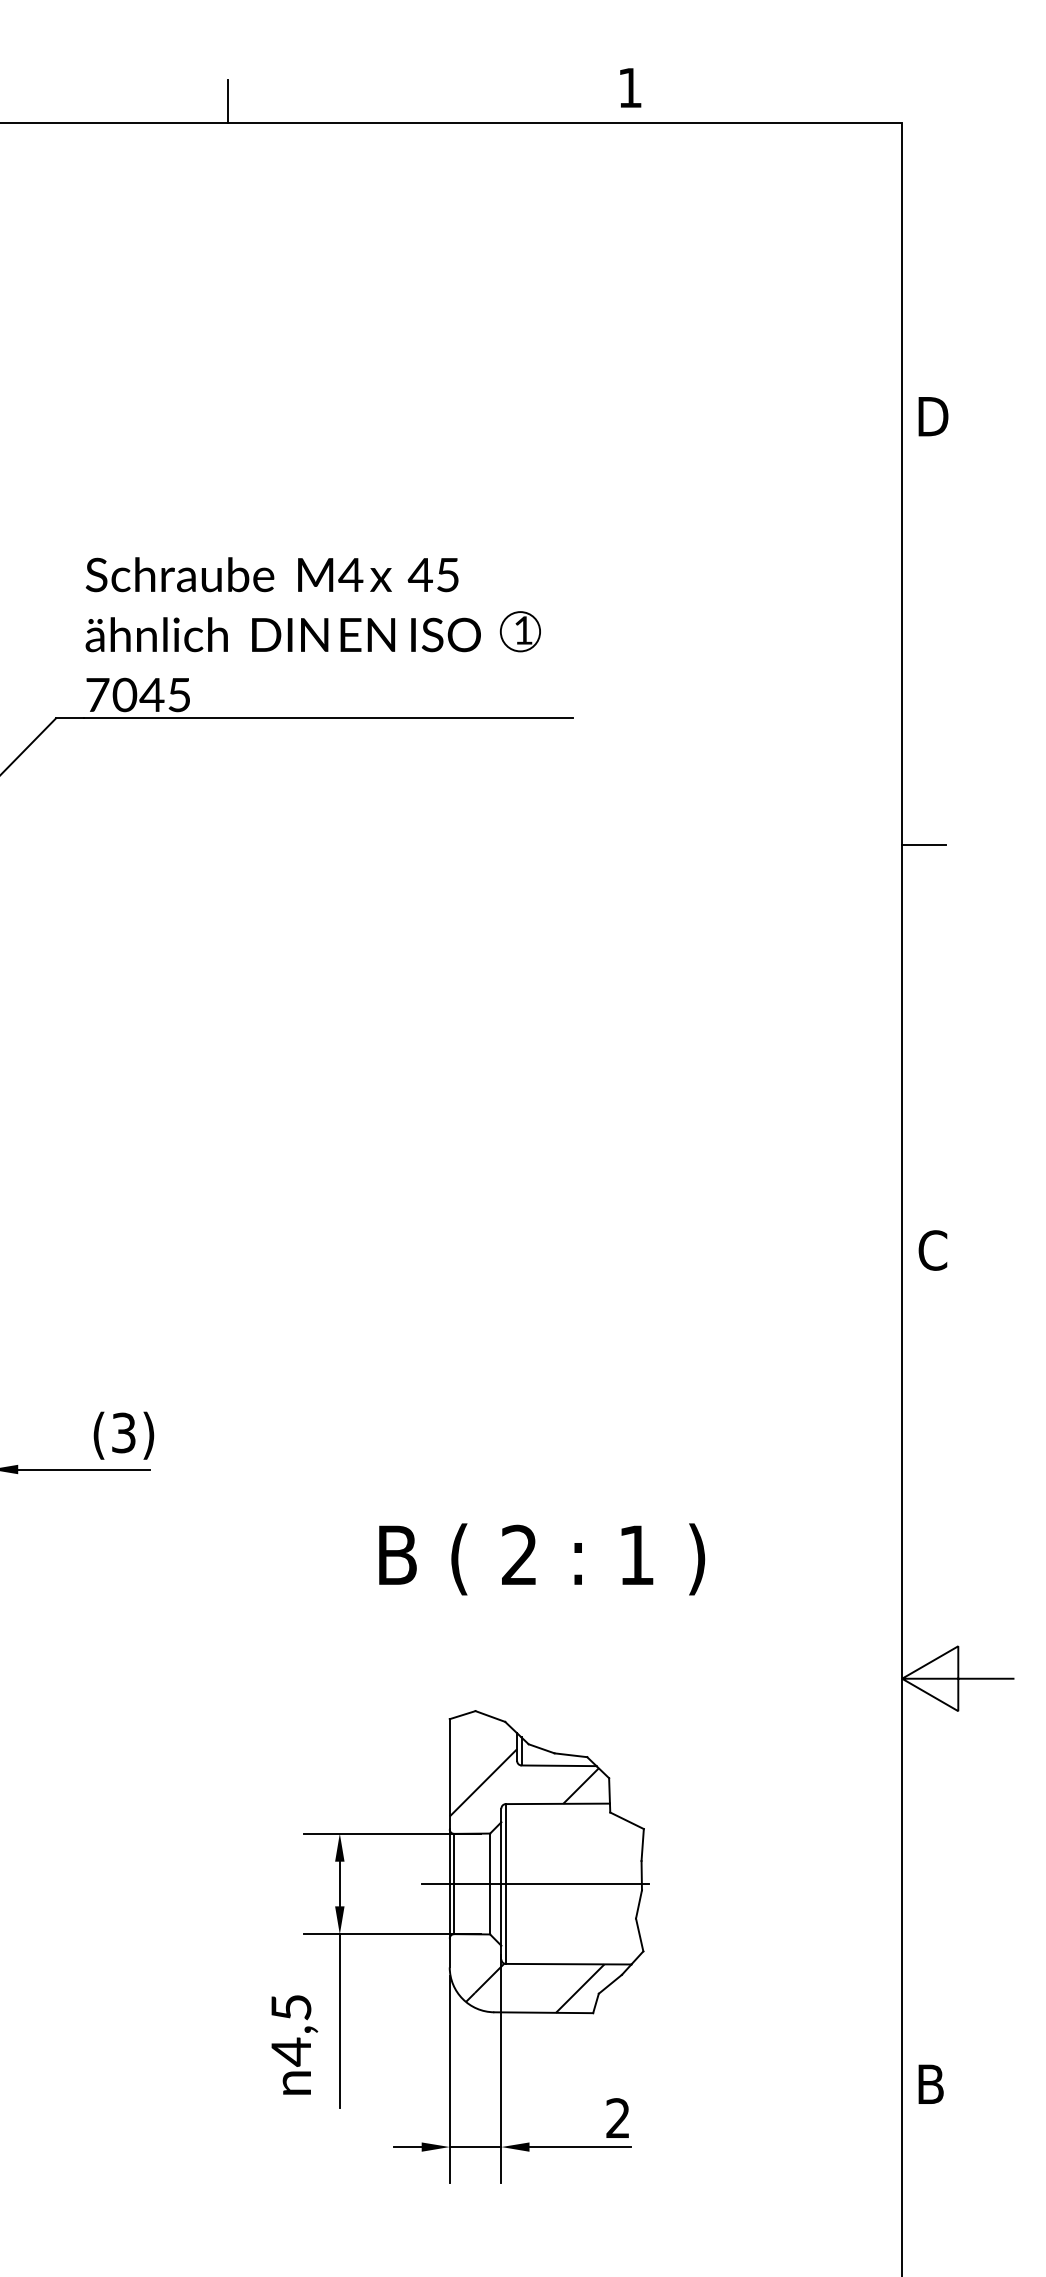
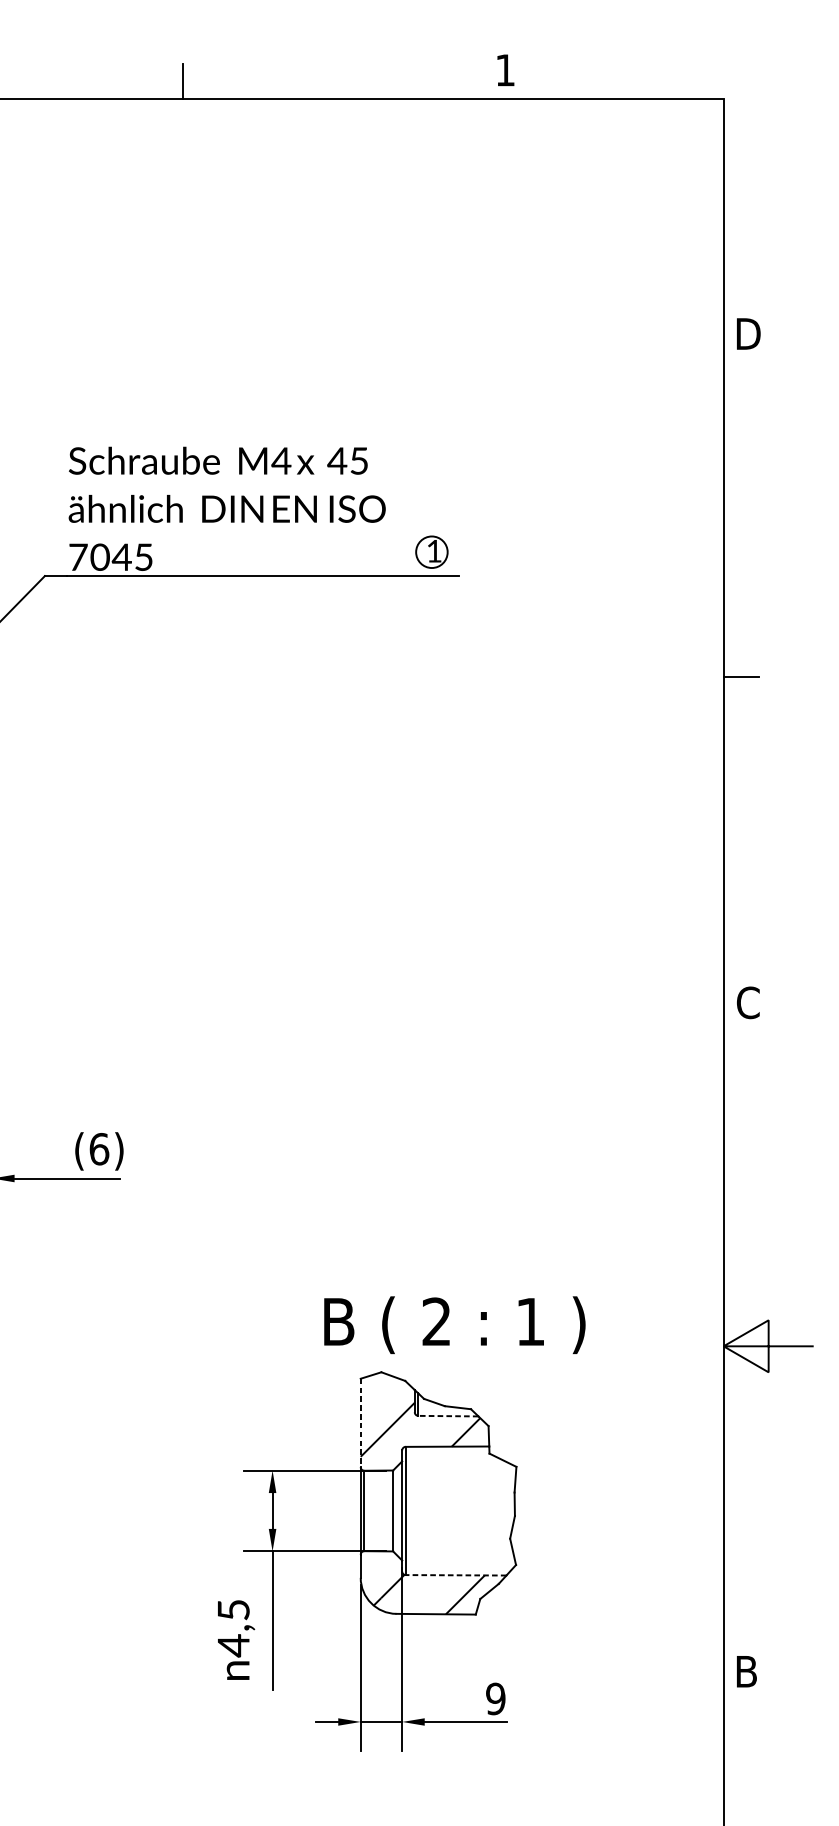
part: (519, 631) -> (431, 552), moved
text: (124, 1432) -> (99, 1148), (3) -> (6)
text: (542, 1559) -> (455, 1325), moved
line: (558, 1765) -> (447, 1415), solid -> dashed
line: (449, 1774) -> (360, 1423), solid -> dashed
line: (534, 1884) -> (428, 1511), removed
line: (568, 1964) -> (455, 1575), solid -> dashed
text: (618, 2118) -> (496, 1699), 2 -> 9

